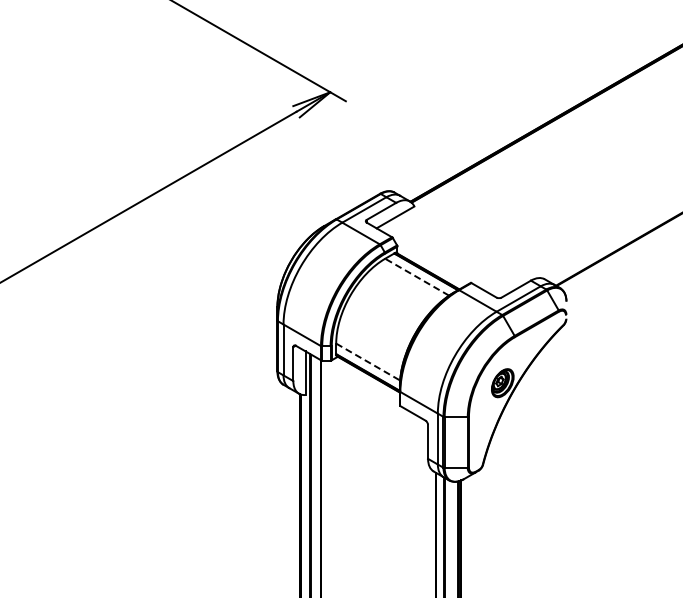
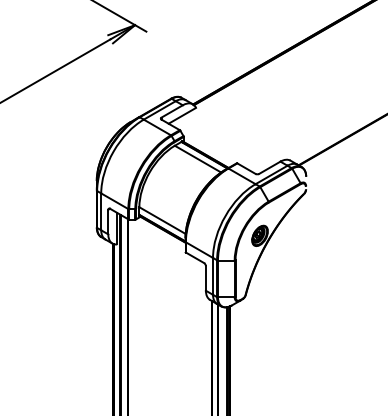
line: (417, 277) -> (198, 159), dashed -> solid
line: (368, 362) -> (162, 220), dashed -> solid

